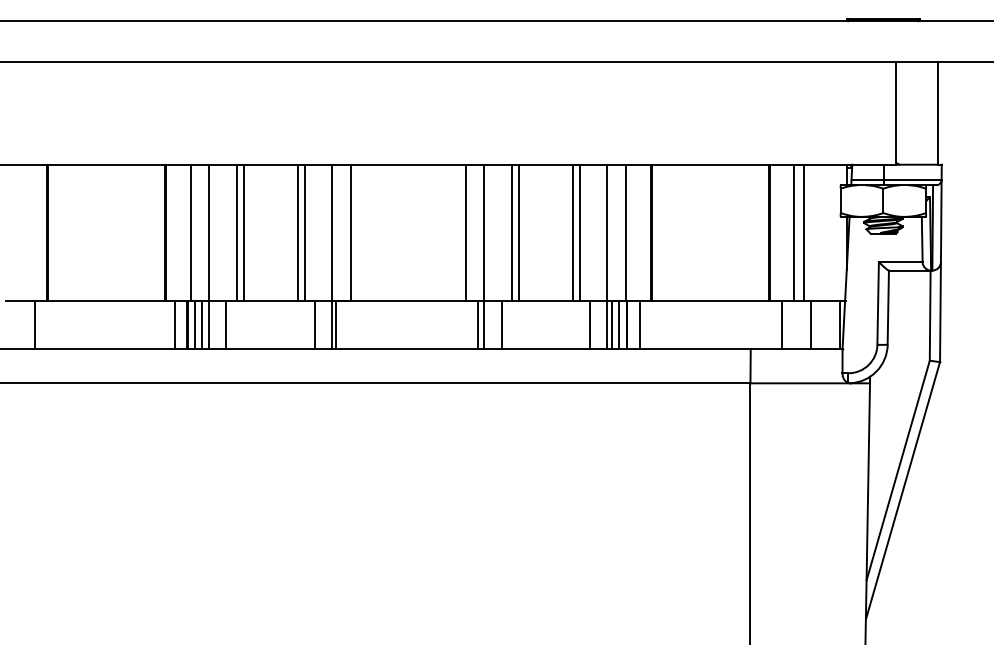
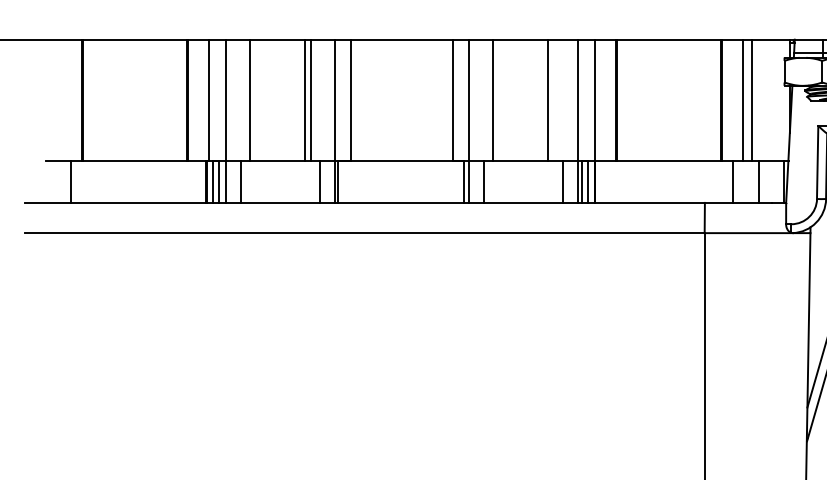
line: (243, 232) -> (256, 99), removed
line: (518, 232) -> (499, 99), removed
line: (580, 232) -> (554, 99), removed
line: (174, 325) -> (195, 181), removed
line: (639, 325) -> (606, 181), removed

